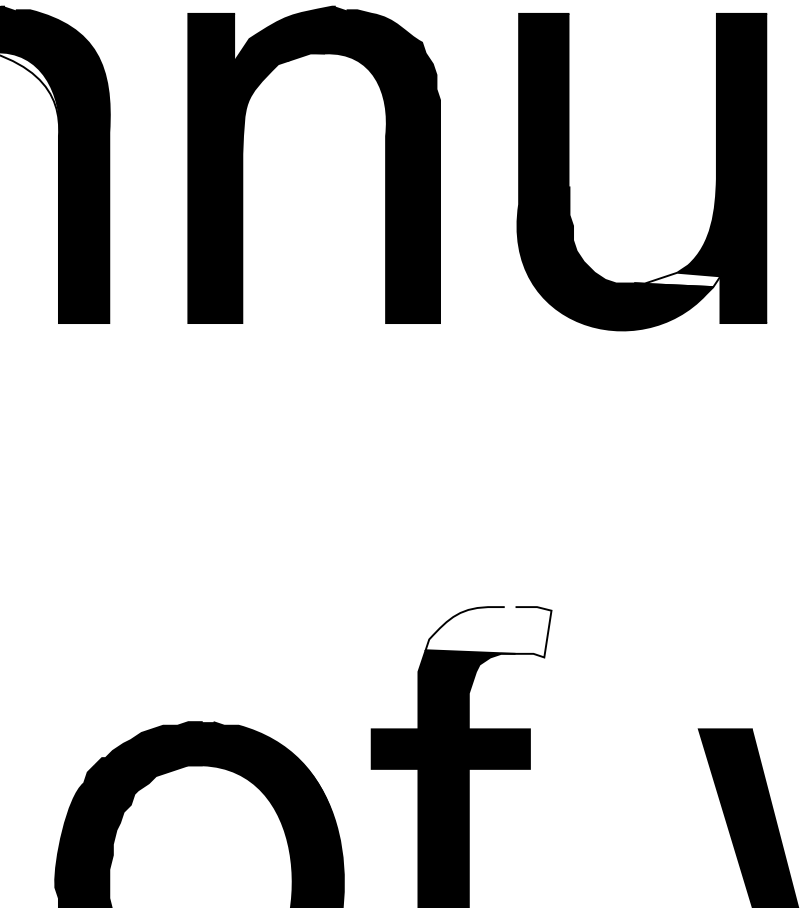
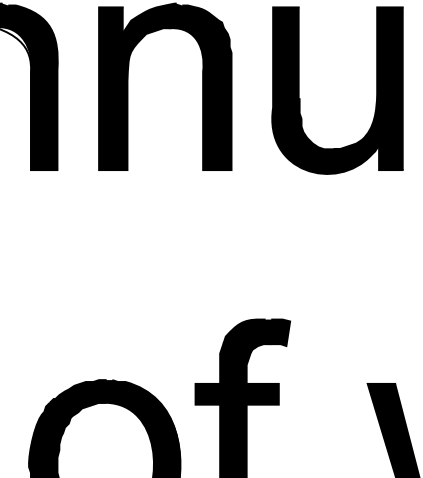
fill: (677, 280) -> (356, 147), added
fill: (487, 631) -> (256, 332), added

